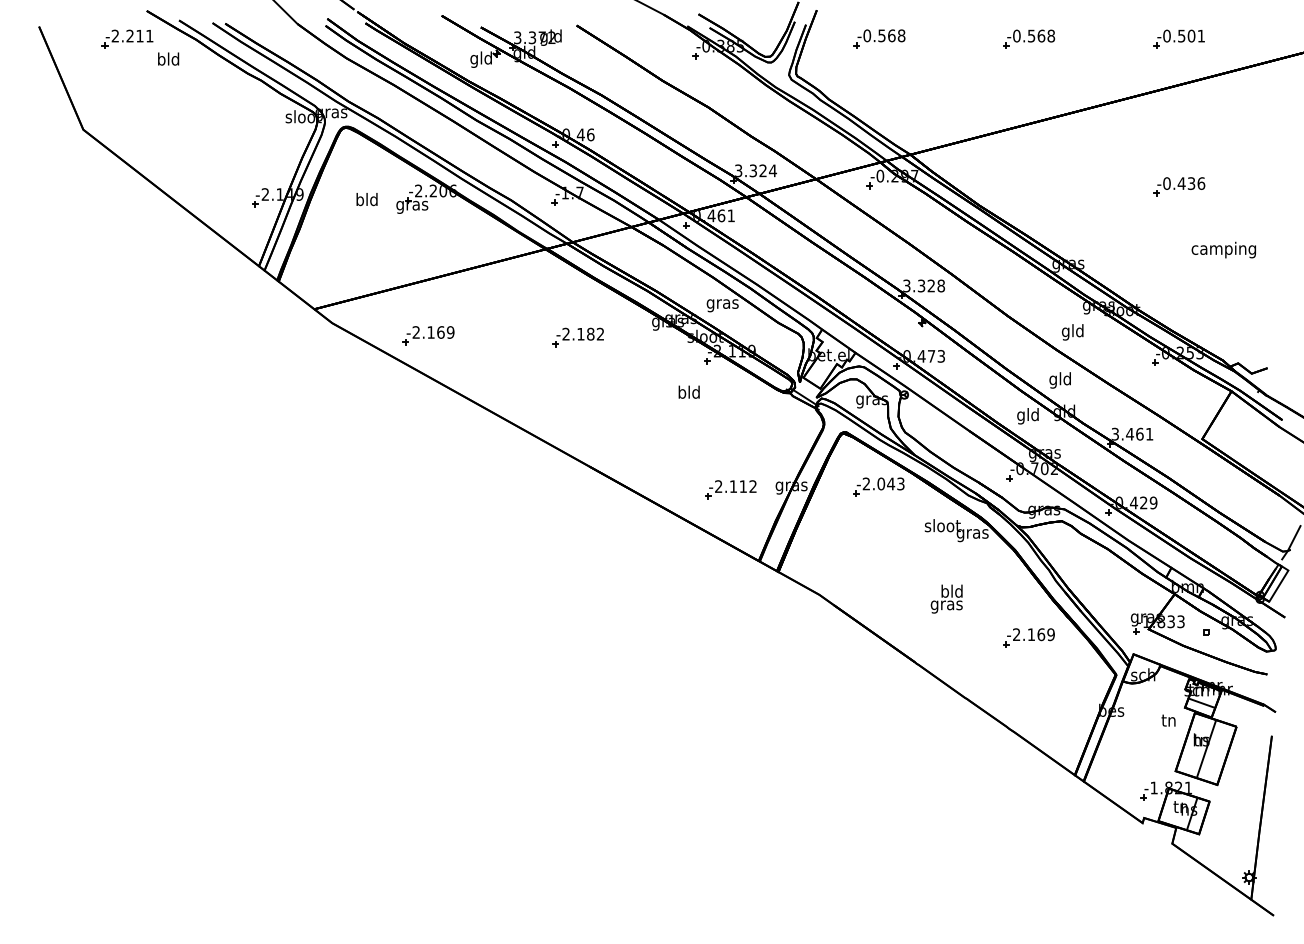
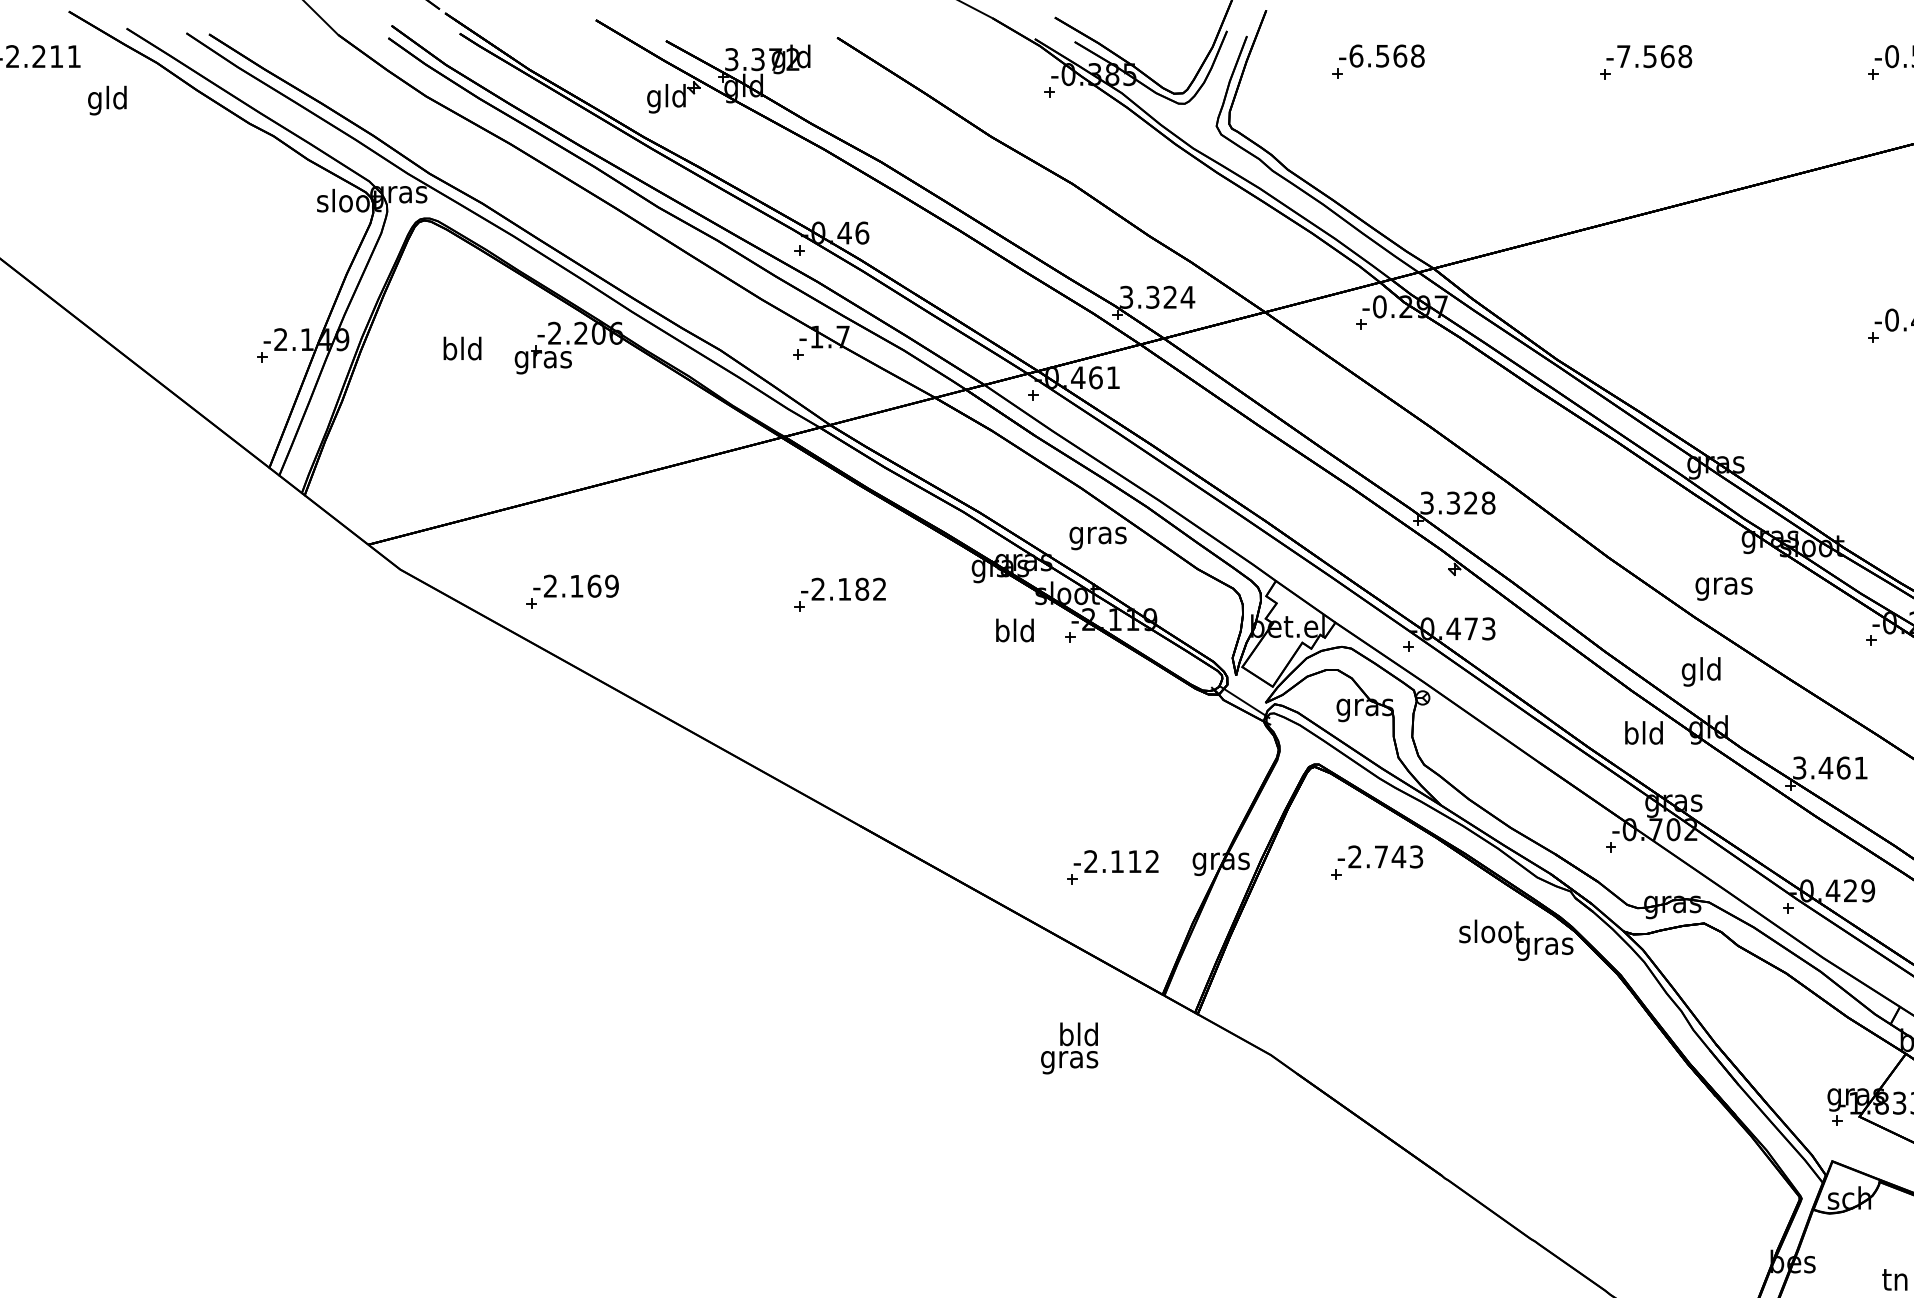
text: (867, 35) -> (1356, 55), -0.568 -> -6.568
text: (1016, 35) -> (1623, 55), -0.568 -> -7.568
text: (161, 60) -> (95, 100), bld -> gld
text: (1072, 332) -> (1723, 586), gld -> gras
text: (688, 391) -> (1013, 629), moved
text: (1021, 416) -> (1632, 736), gld -> bld
text: (881, 483) -> (1381, 856), -2.043 -> -2.743
text: (946, 598) -> (1069, 1047), moved
part: (1028, 637) -> (1644, 1131), removed

